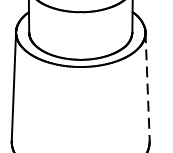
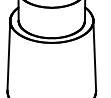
line: (147, 88) -> (94, 56), dashed -> solid

